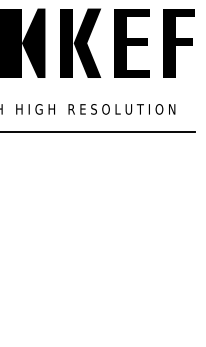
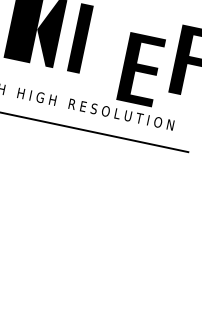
fill: (87, 43) -> (101, 43), removed
part: (131, 43) -> (140, 69), moved

